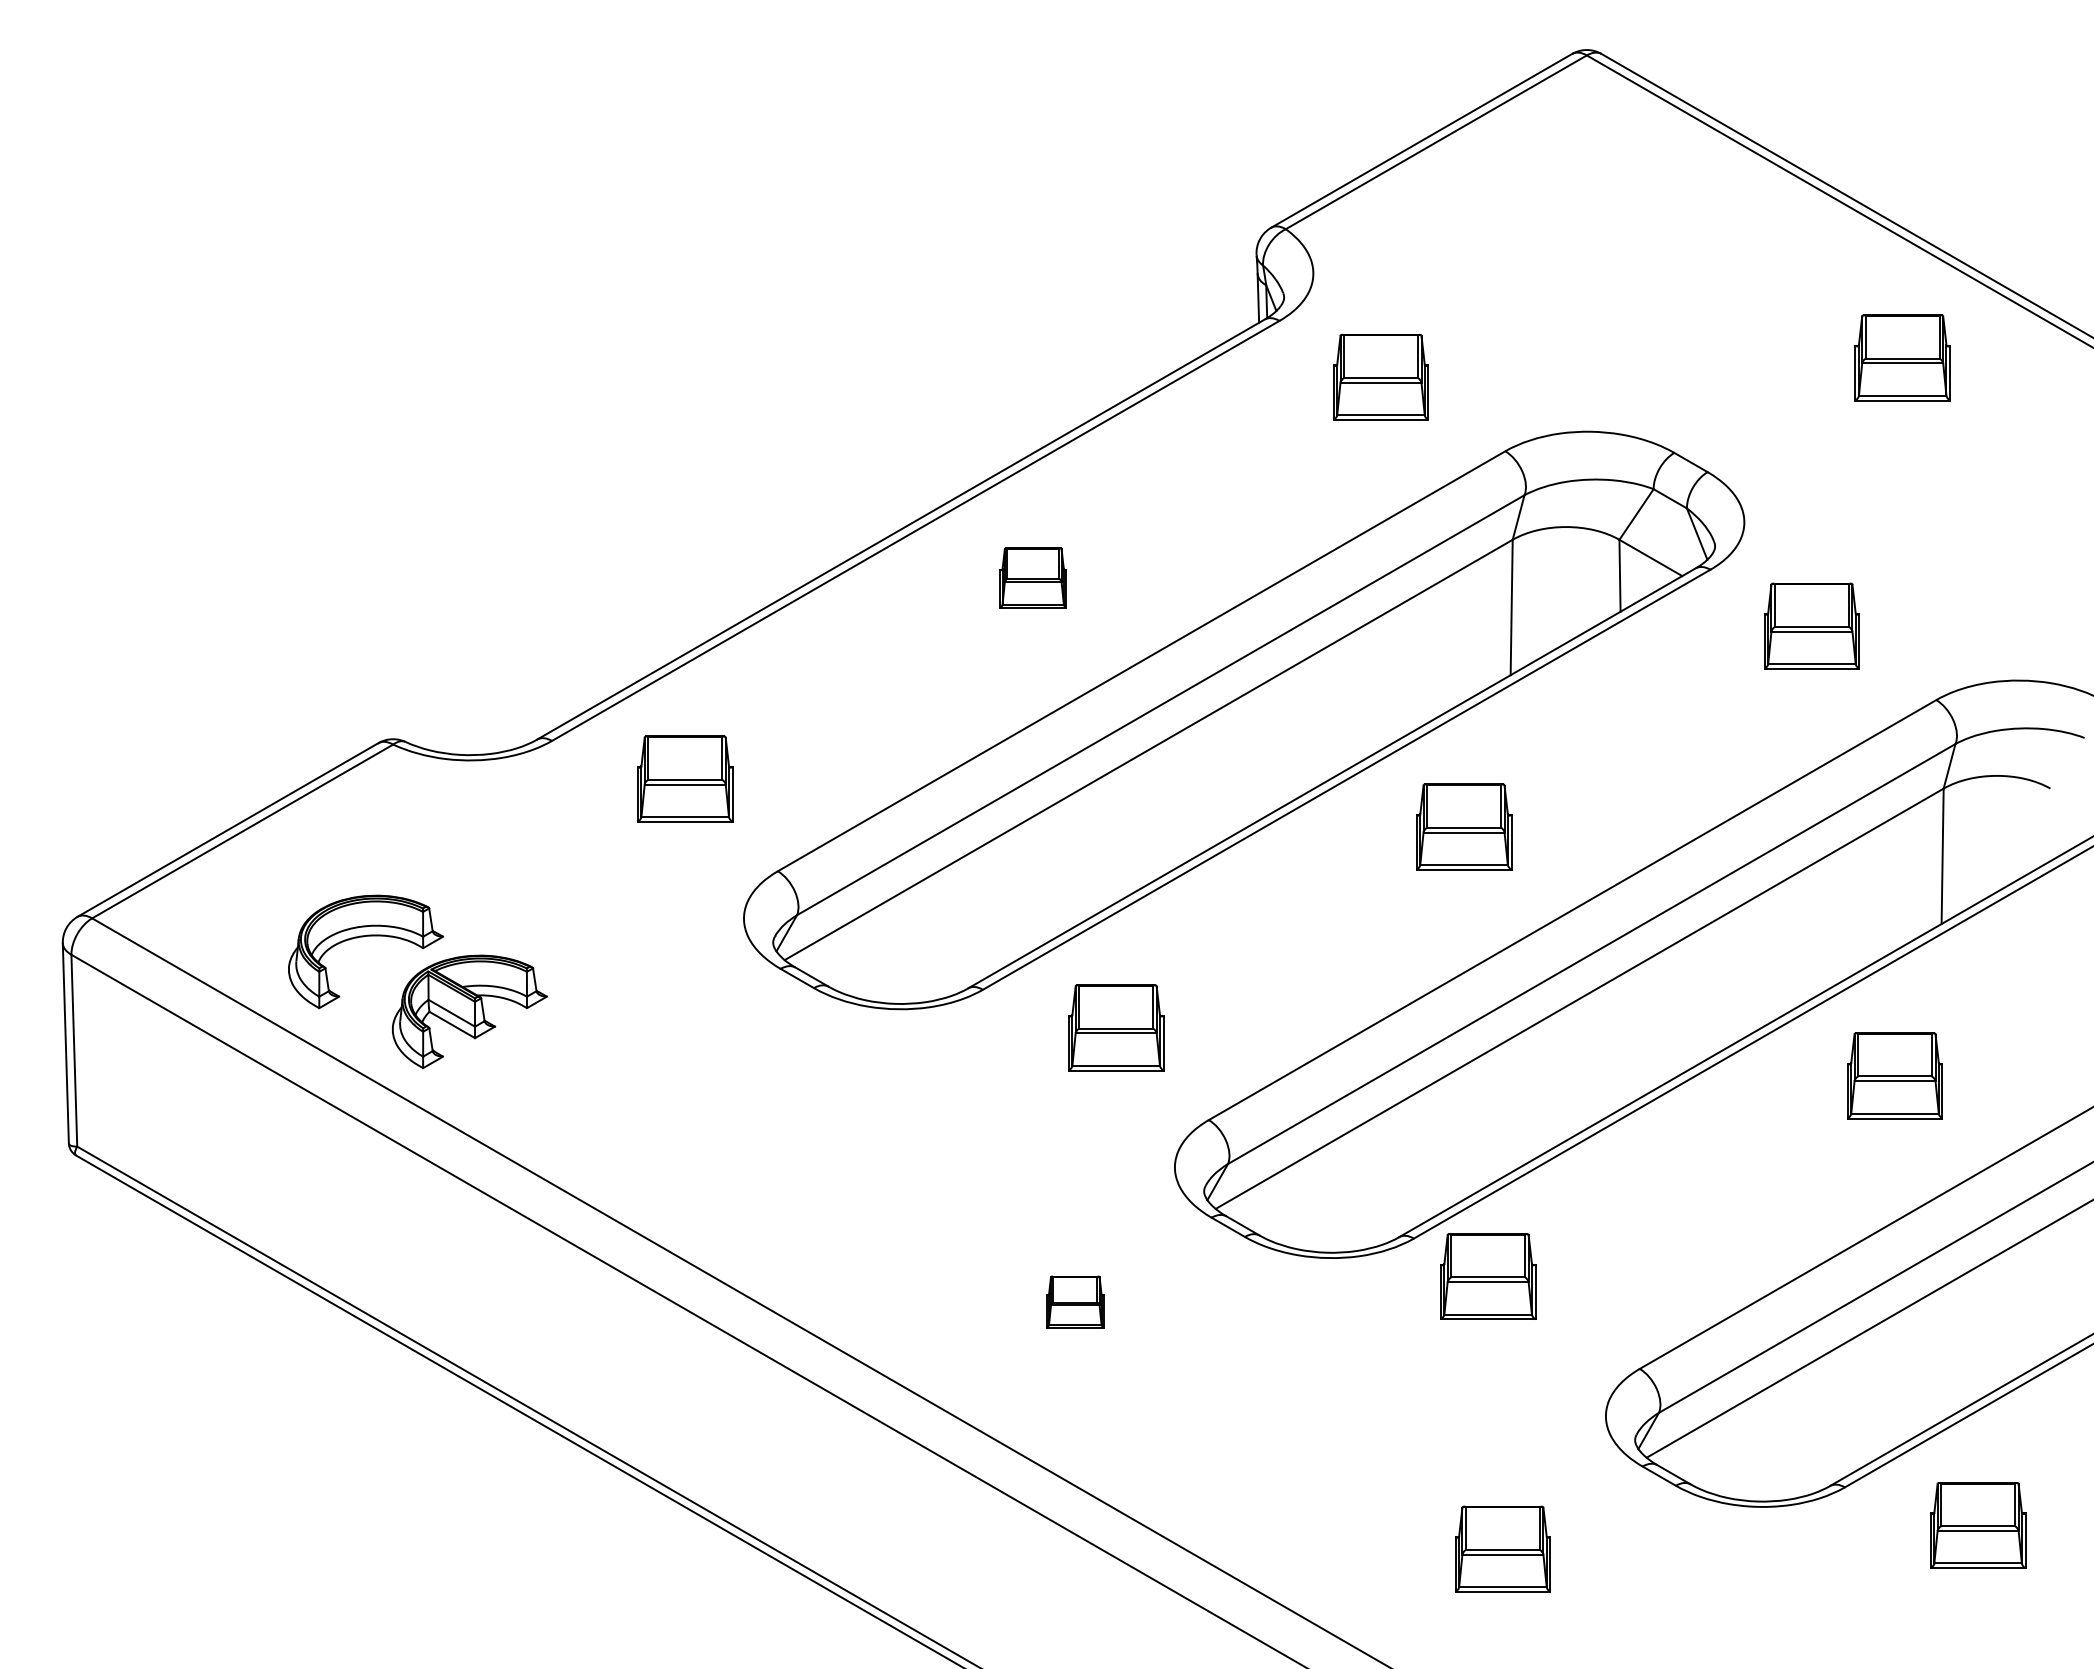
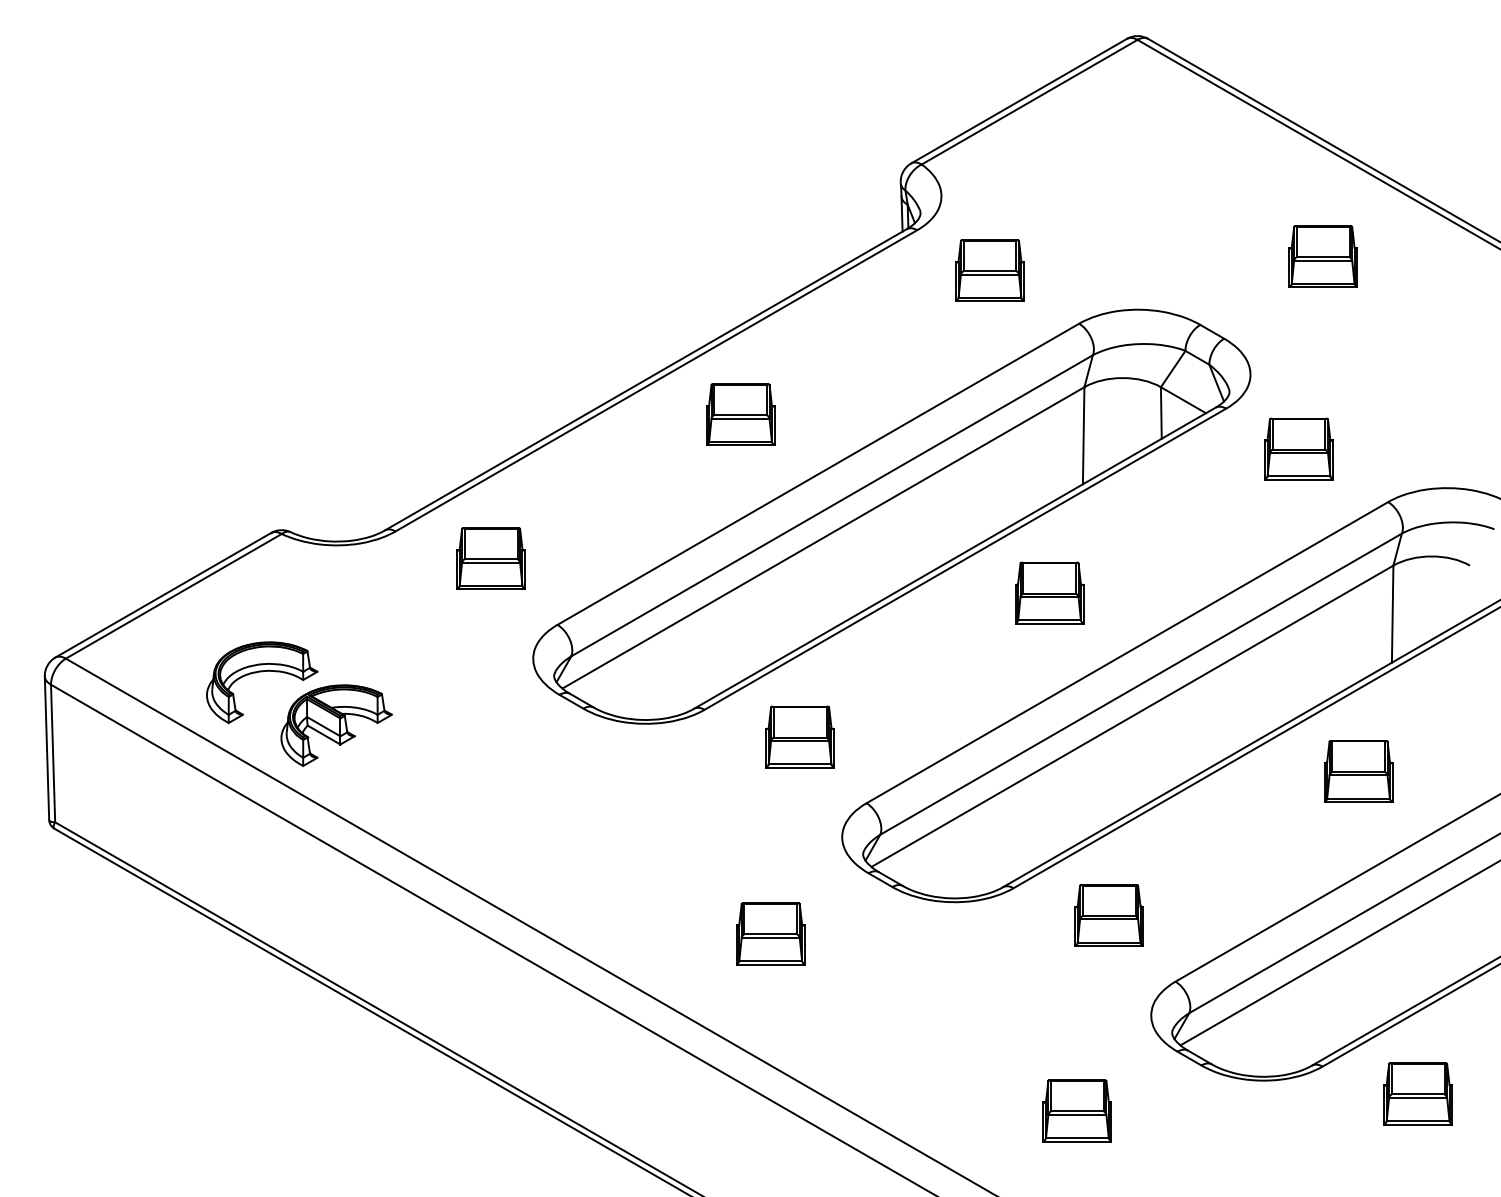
part: (1902, 357) -> (1323, 256), moved
part: (1033, 577) -> (740, 414), size x1.43
part: (1488, 1276) -> (1109, 915), moved
part: (1075, 1301) -> (770, 933), size x1.67

